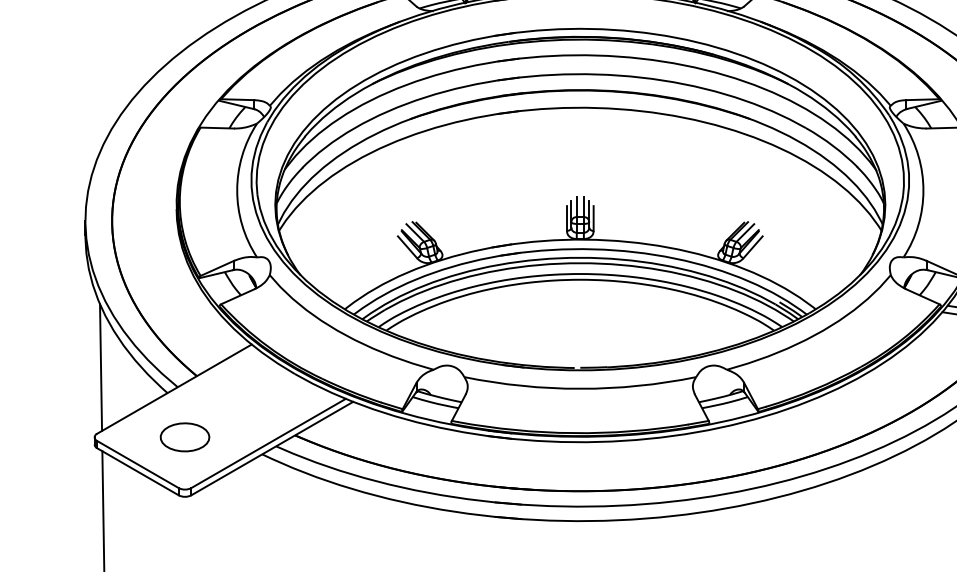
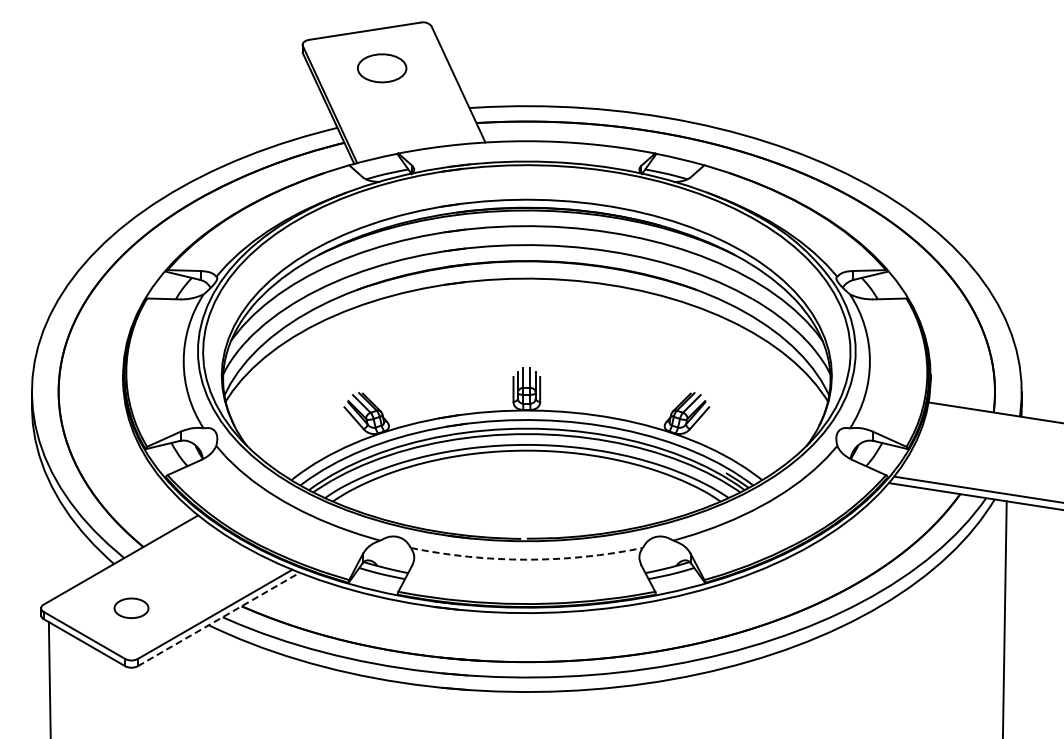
line: (100, 367) -> (47, 538), removed
arc: (579, 388) -> (526, 559), solid -> dashed
part: (184, 437) -> (131, 608), size x0.7
line: (272, 448) -> (219, 619), solid -> dashed

